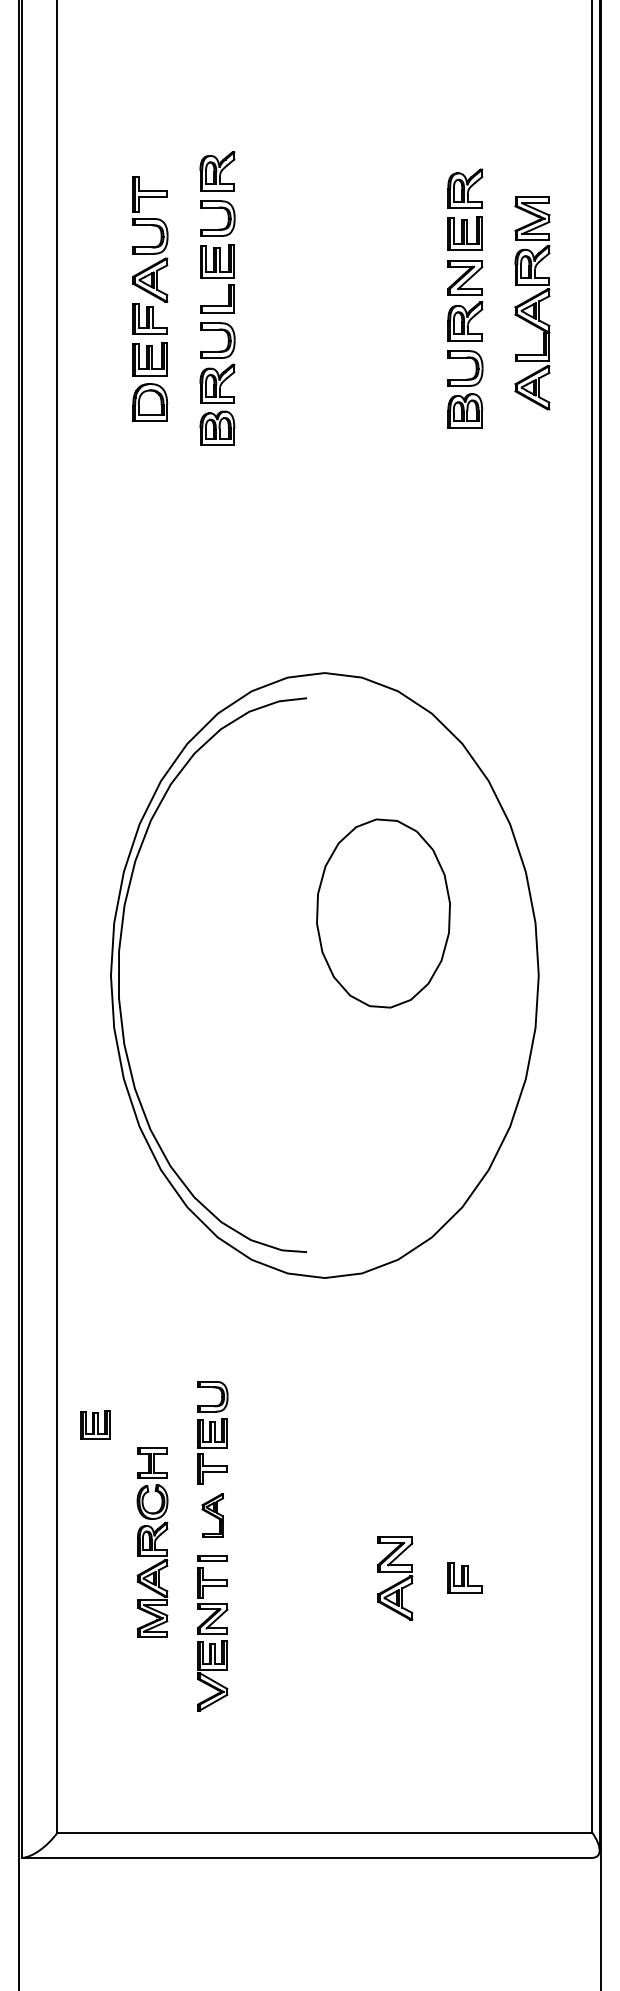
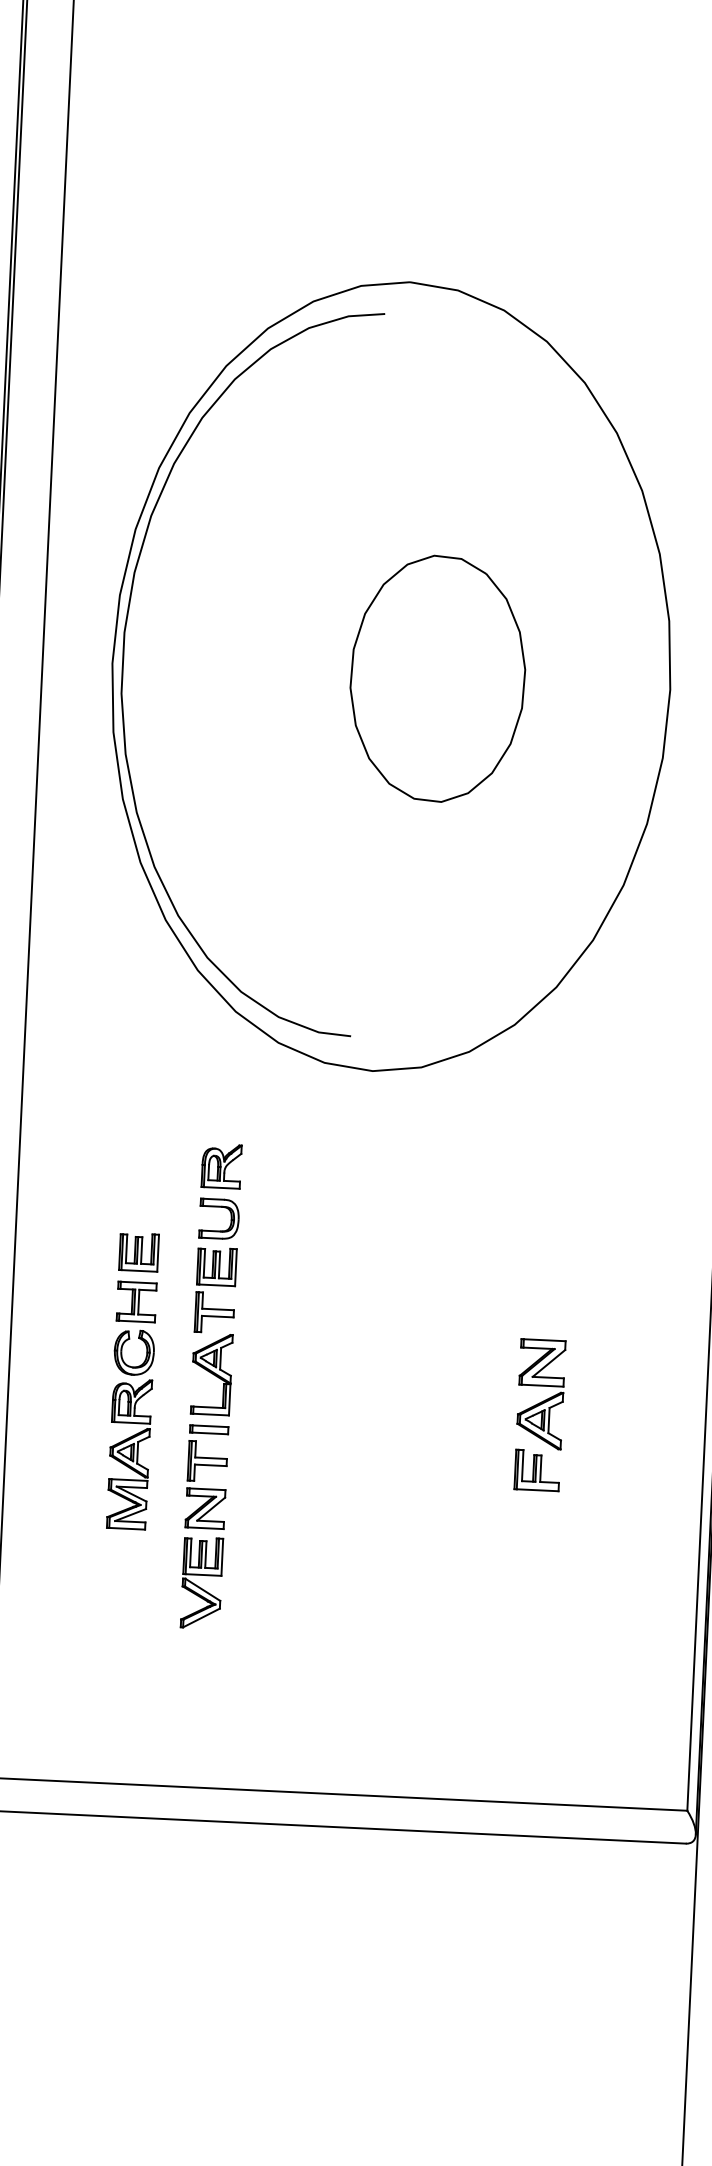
part: (383, 913) -> (437, 678), moved
part: (212, 1355) -> (221, 1165), added
part: (95, 1424) -> (138, 1251), moved
part: (212, 1515) -> (211, 1373), size x1.43
part: (395, 1578) -> (541, 1394), moved

